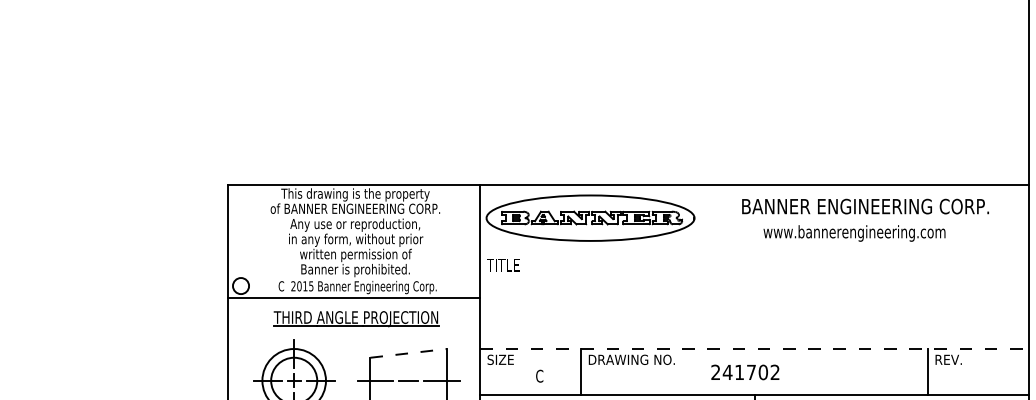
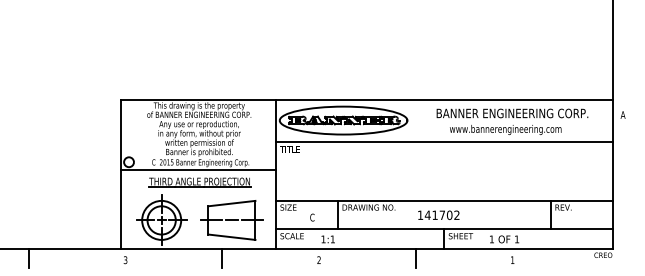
line: (754, 252) -> (444, 141), added
line: (754, 348) -> (444, 200), dashed -> solid
line: (407, 353) -> (231, 203), dashed -> solid
text: (714, 371) -> (419, 214), 241702 -> 141702

